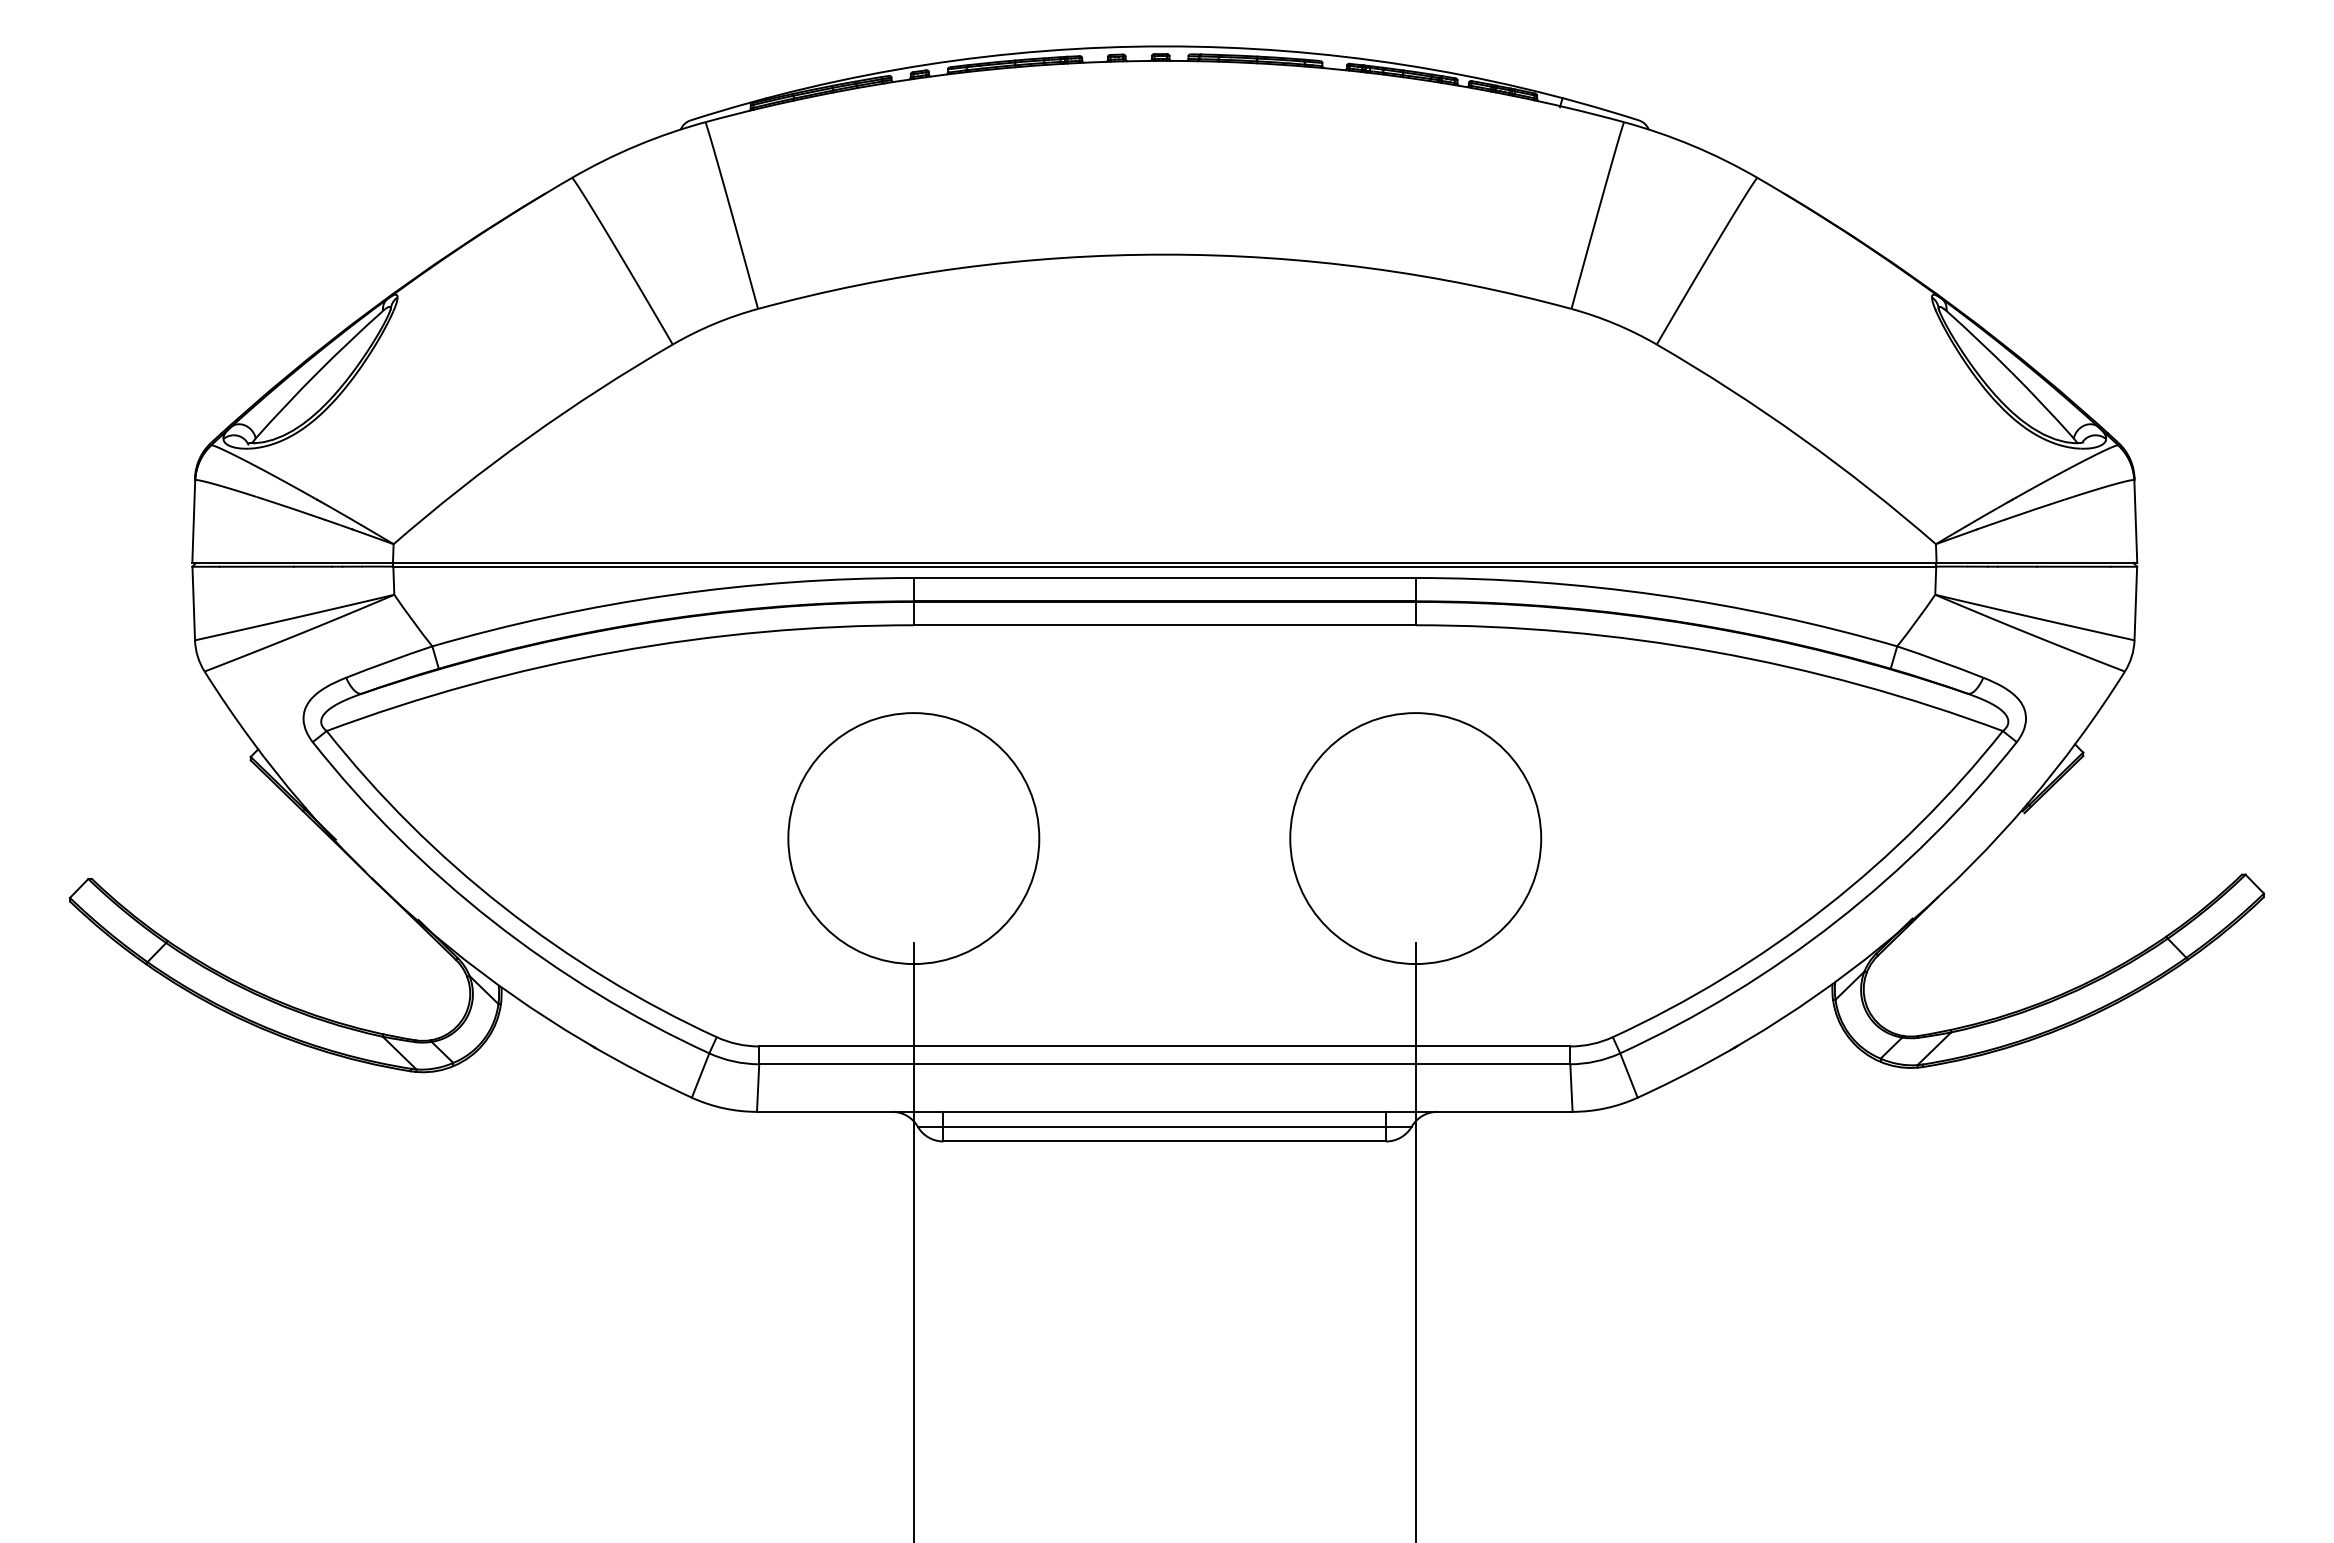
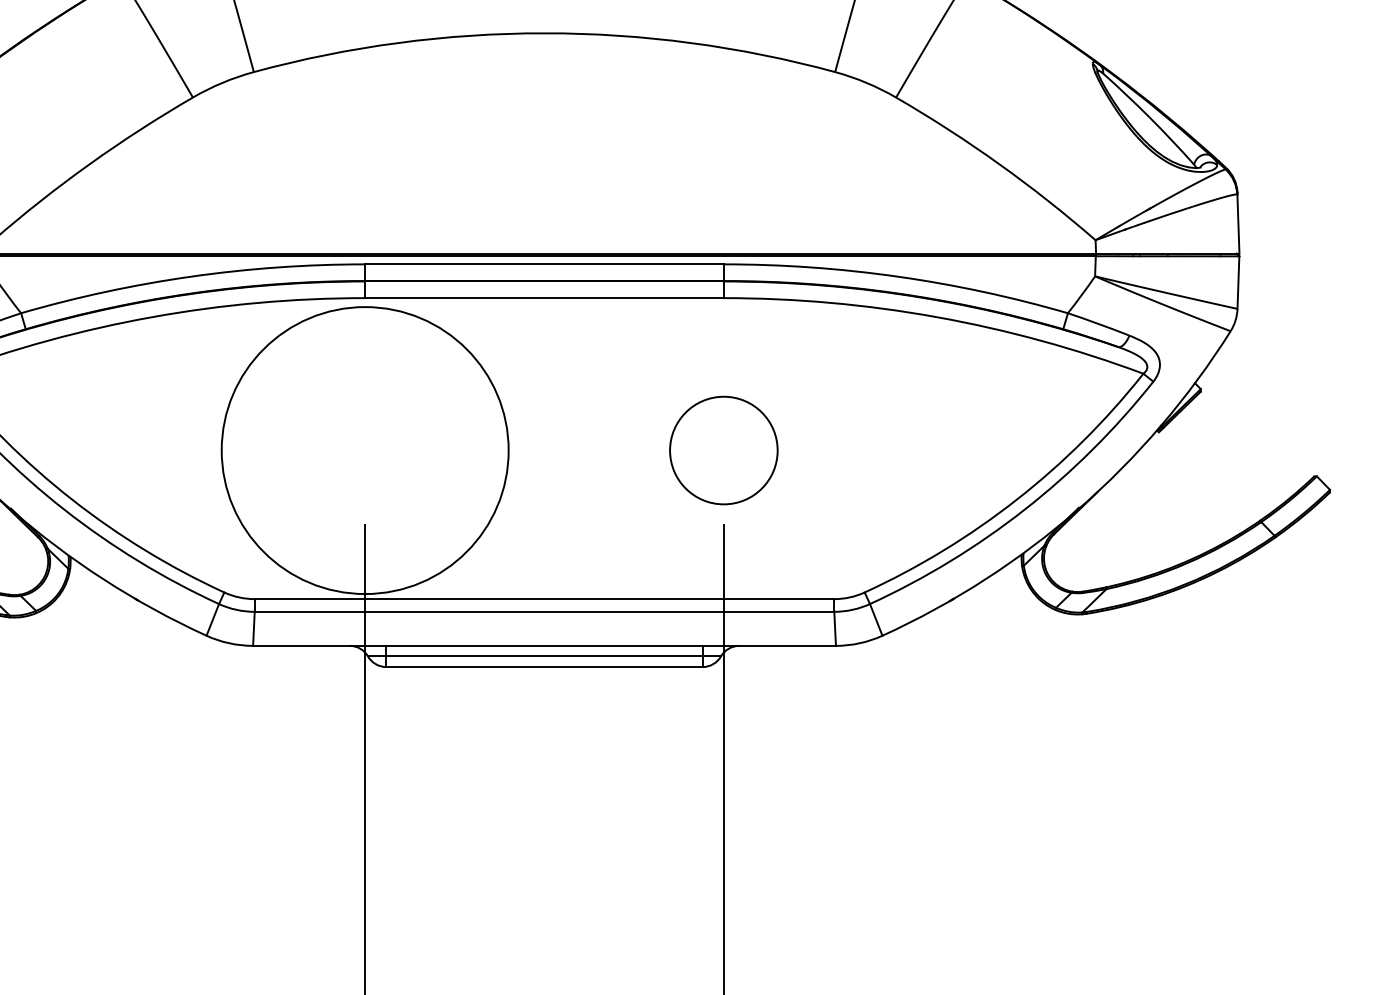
circle: (913, 838) -> (364, 450), size x1.6
circle: (1415, 838) -> (723, 450), size x0.6

